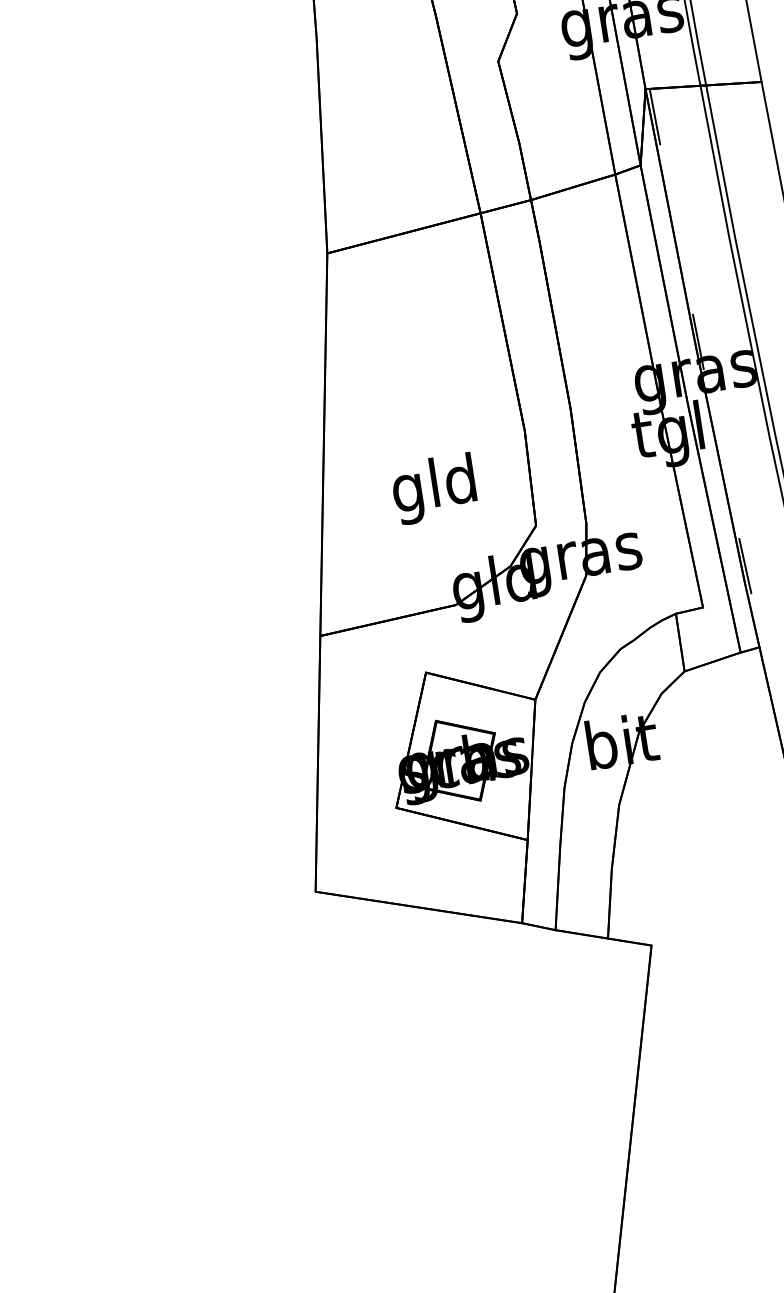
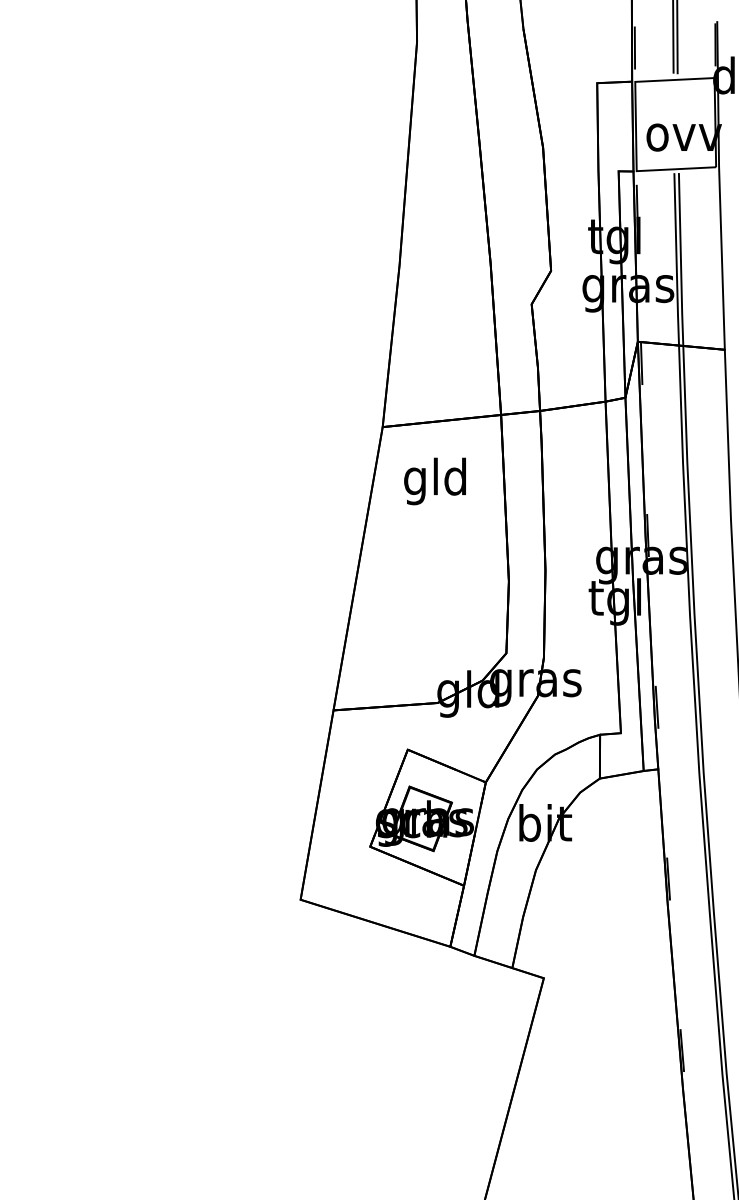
text: (433, 489) -> (434, 481), moved

